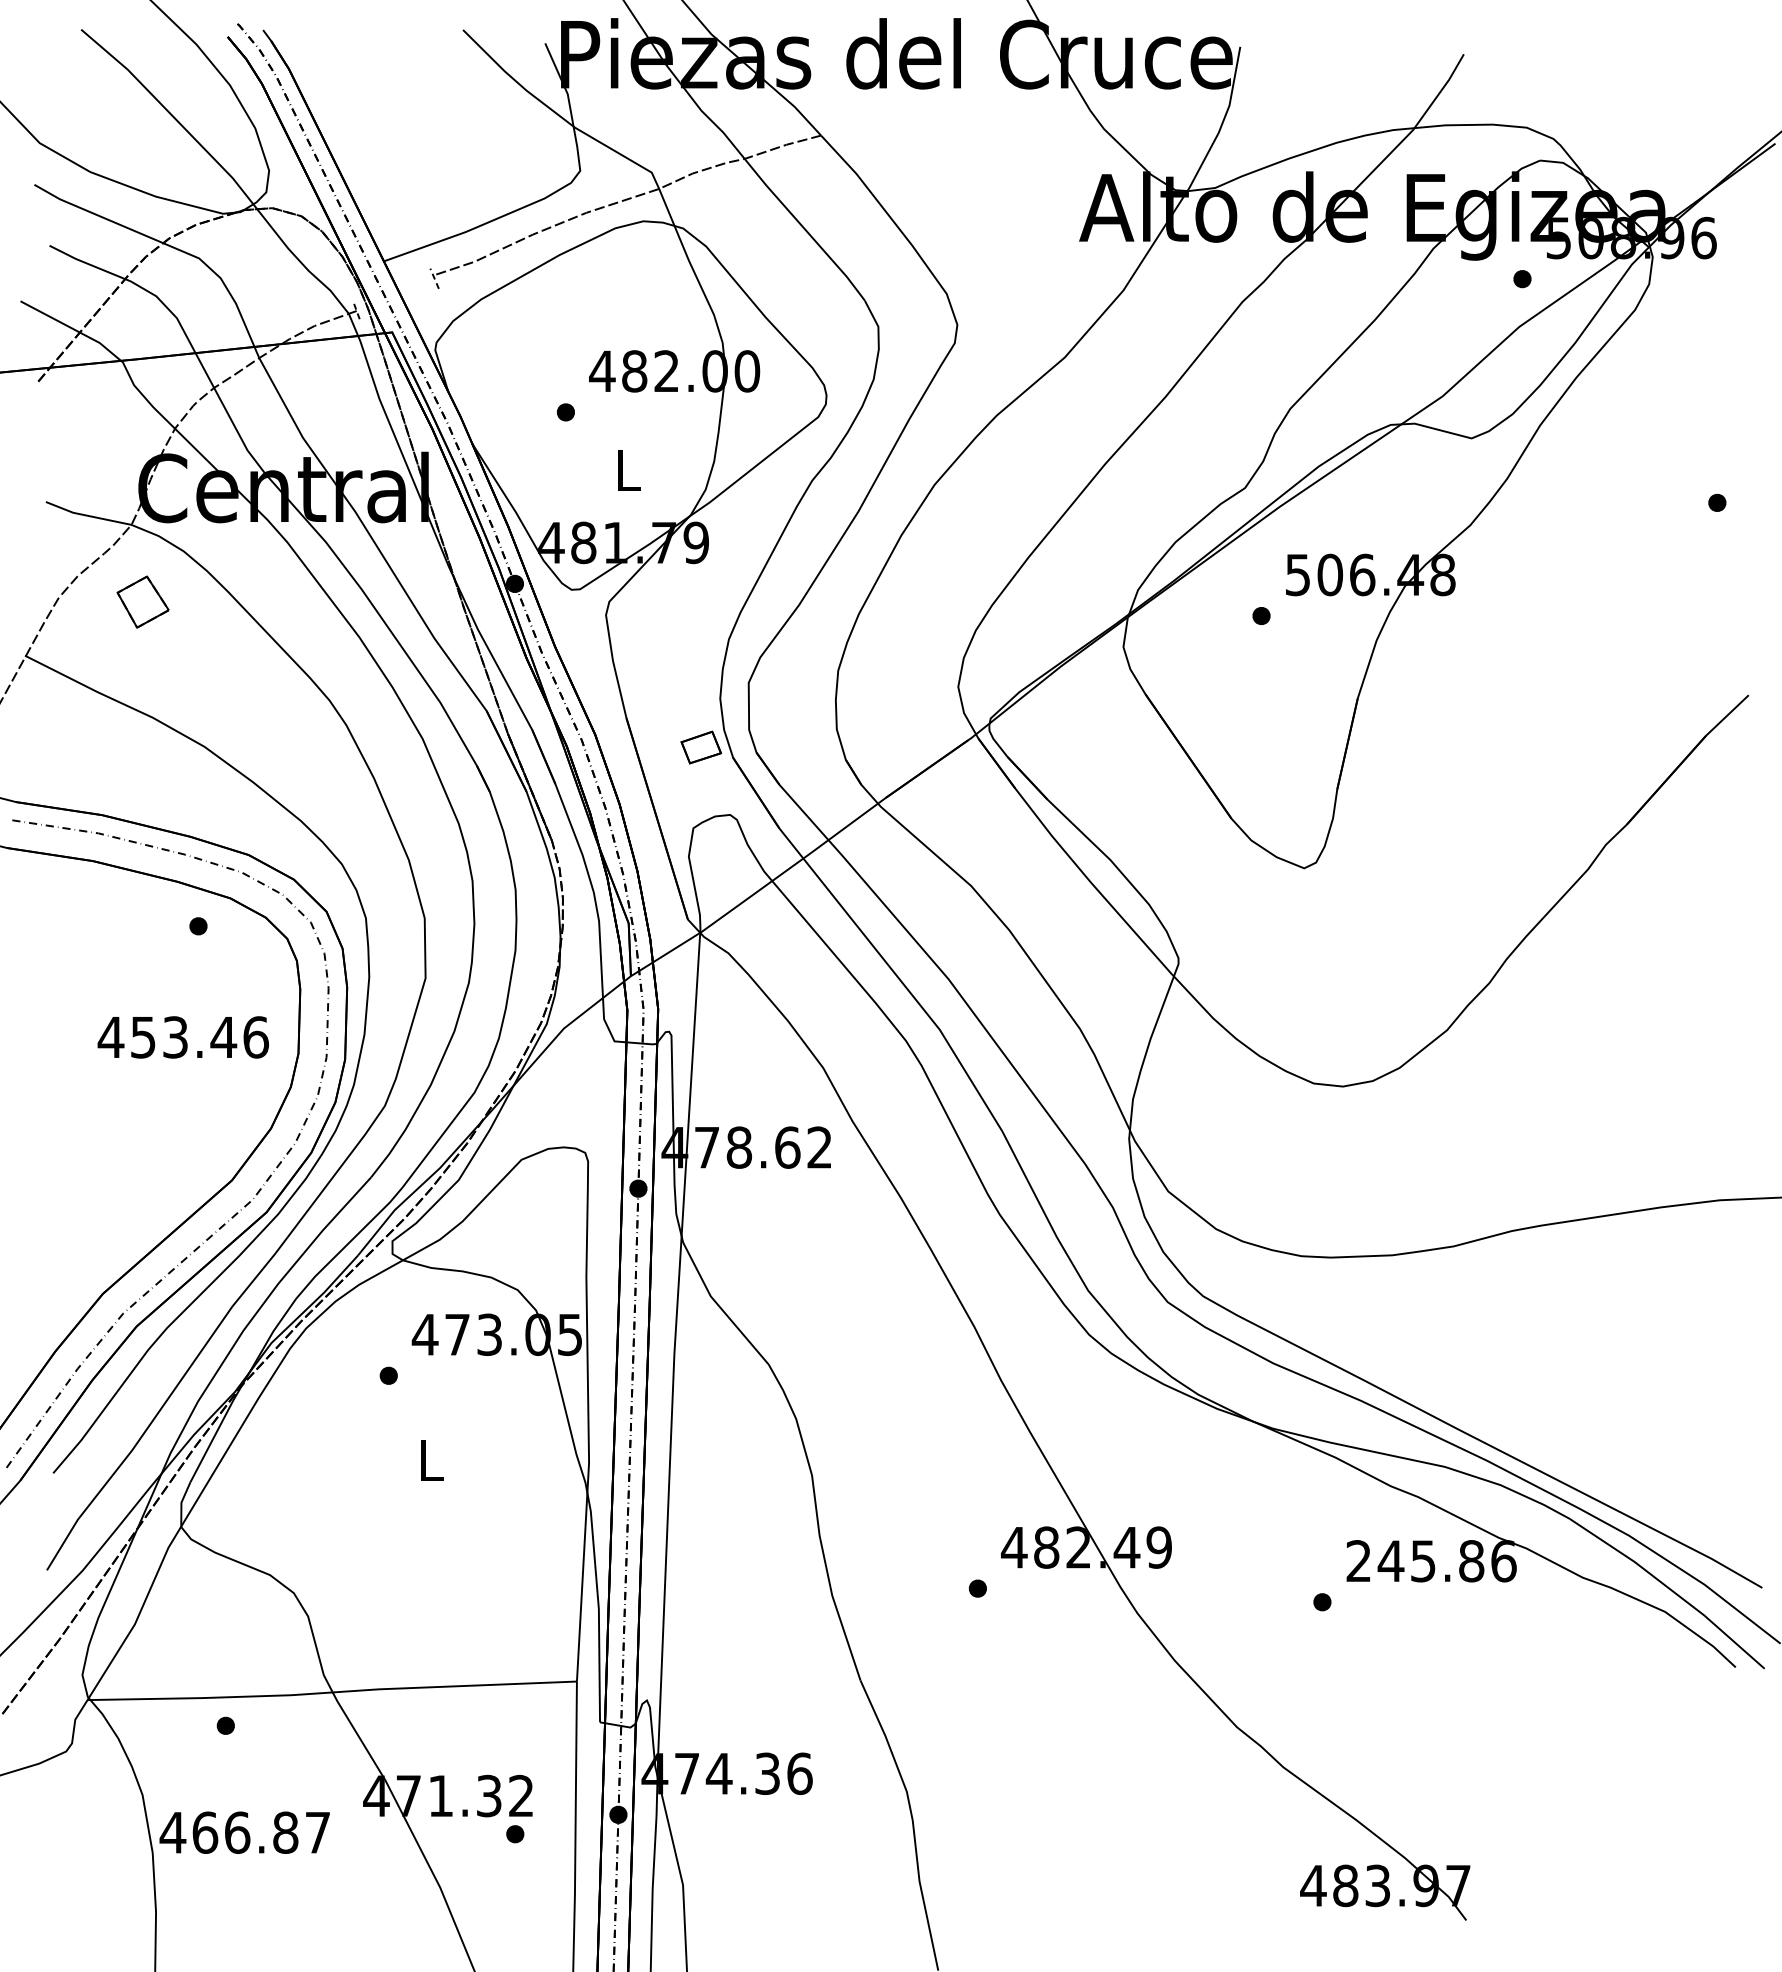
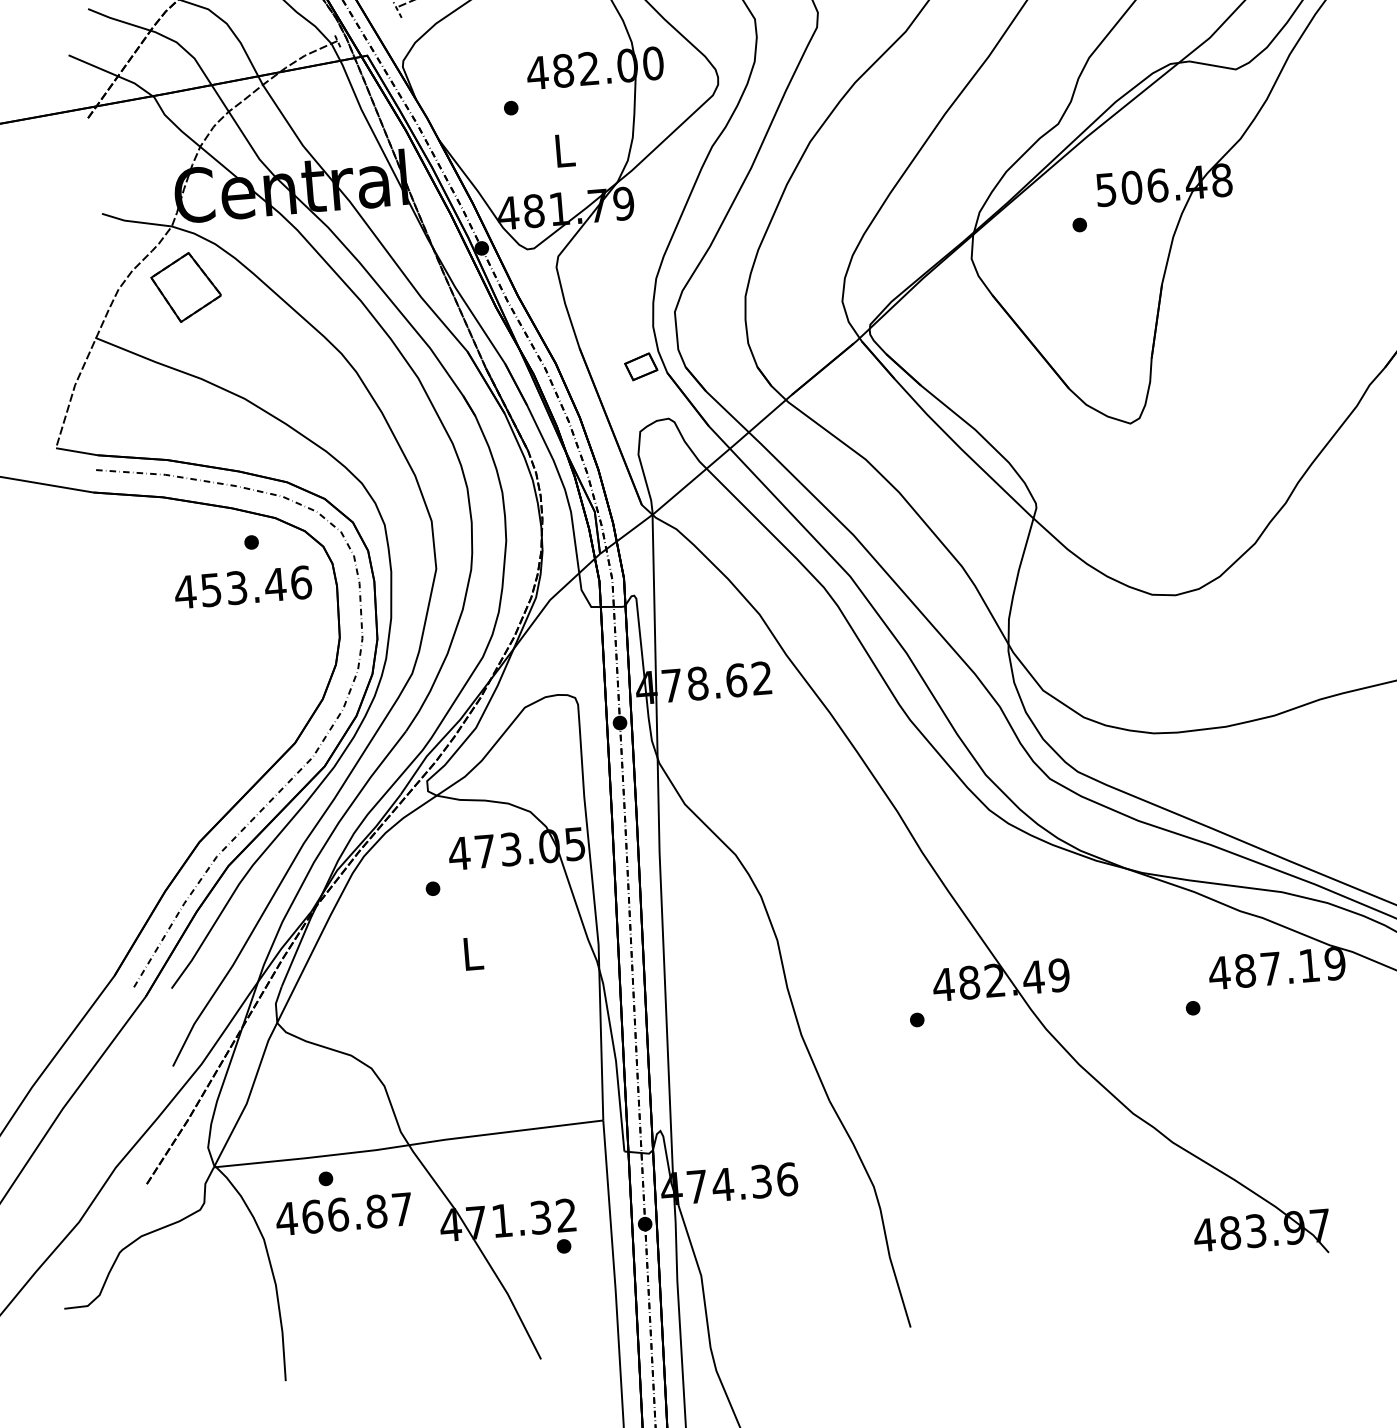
part: (142, 601) -> (185, 286), size x1.67
text: (182, 1037) -> (242, 587), moved
text: (1430, 1561) -> (1276, 968), 245.86 -> 487.19
text: (244, 1832) -> (343, 1214), moved

